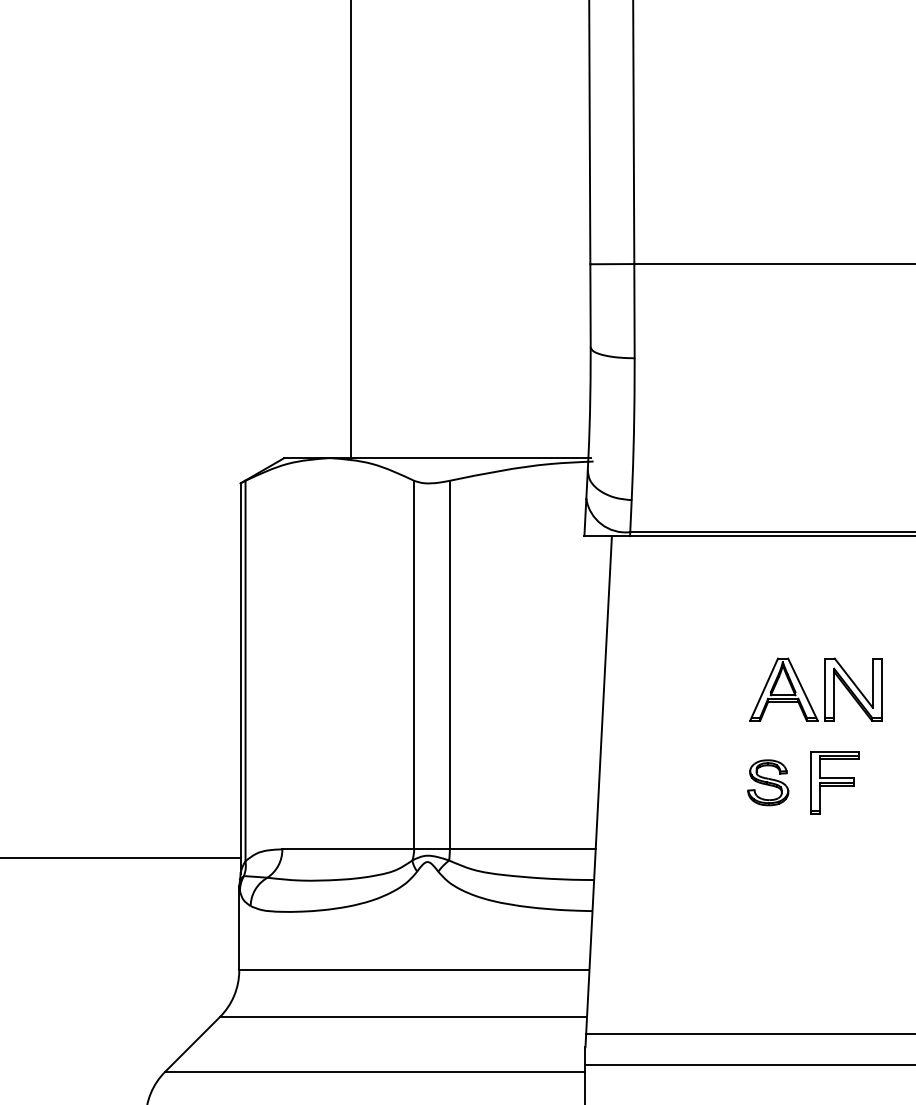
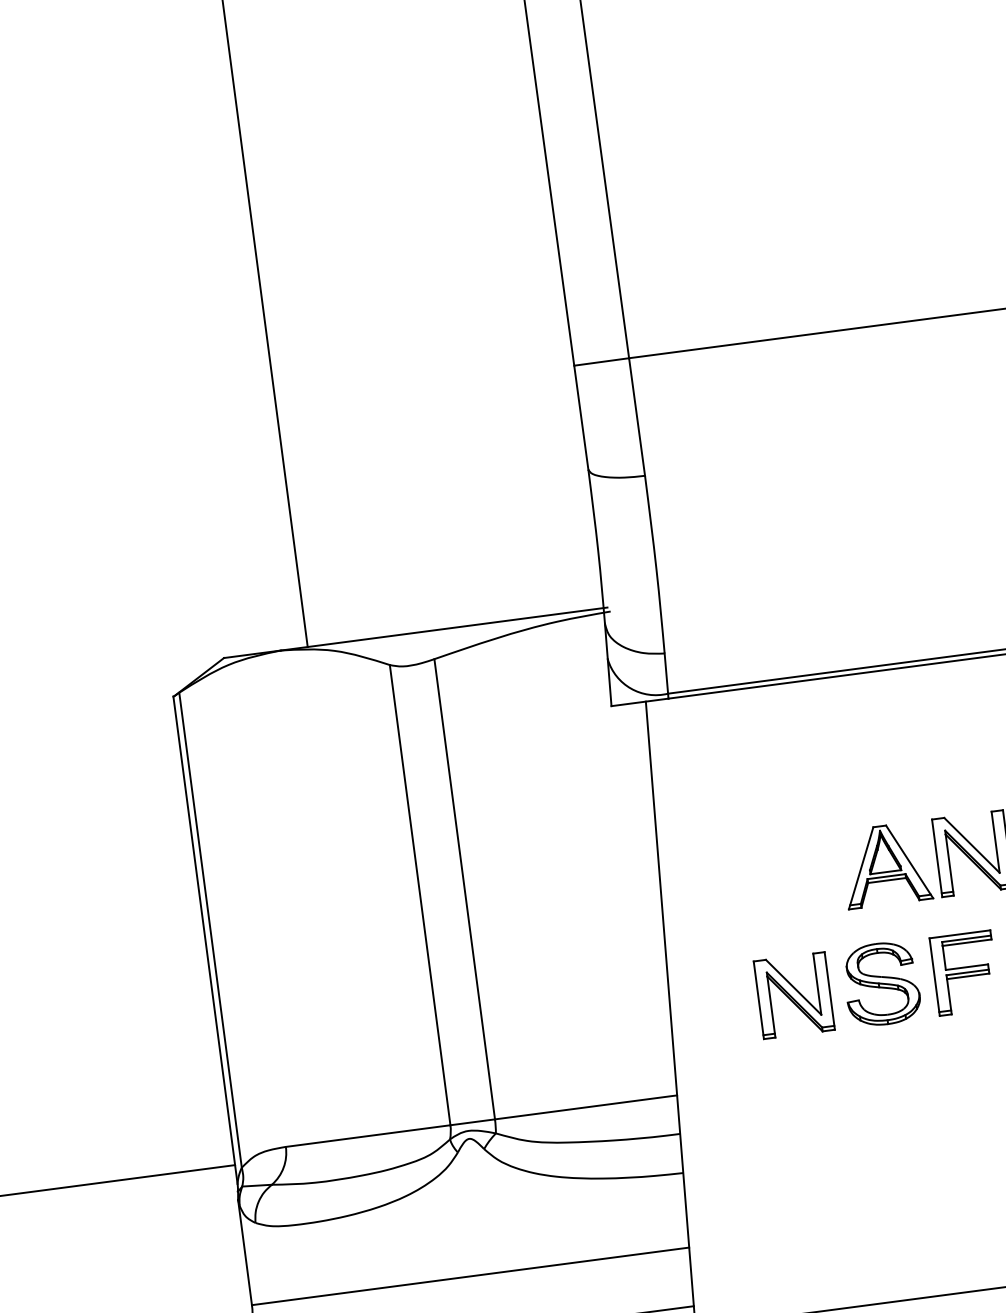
part: (698, 782) -> (794, 995), added
part: (767, 782) -> (880, 983), size x1.43

